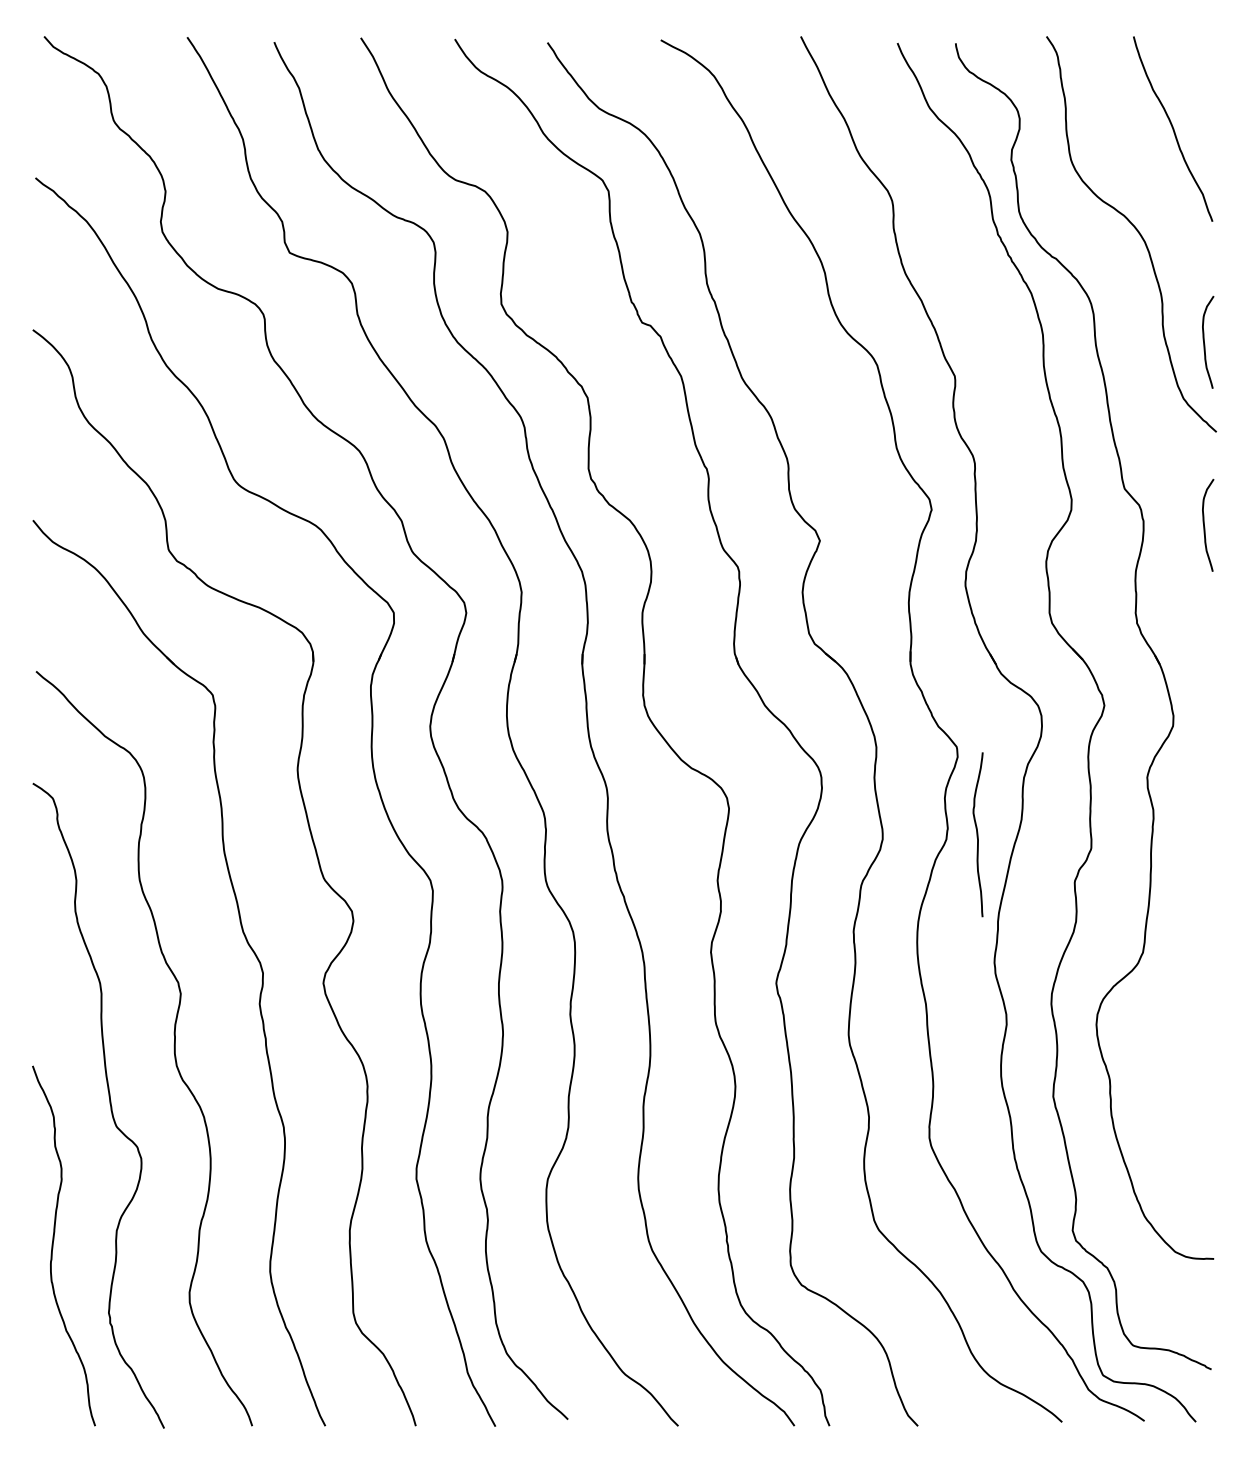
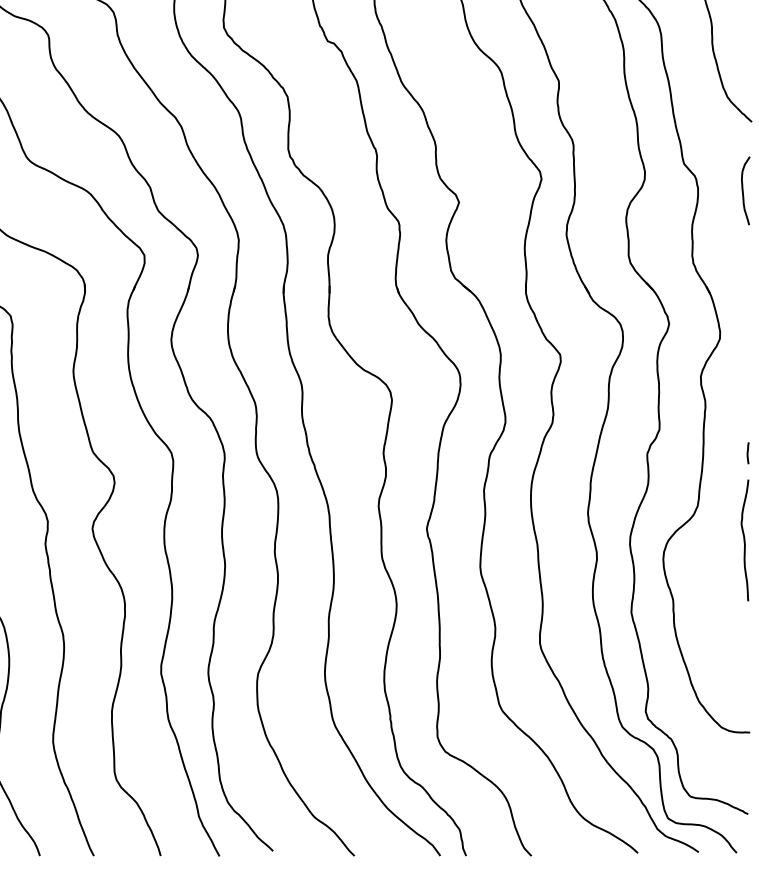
curve: (1204, 341) -> (743, 55), removed
curve: (977, 834) -> (744, 540), moved
curve: (1211, 880) -> (748, 453), added

